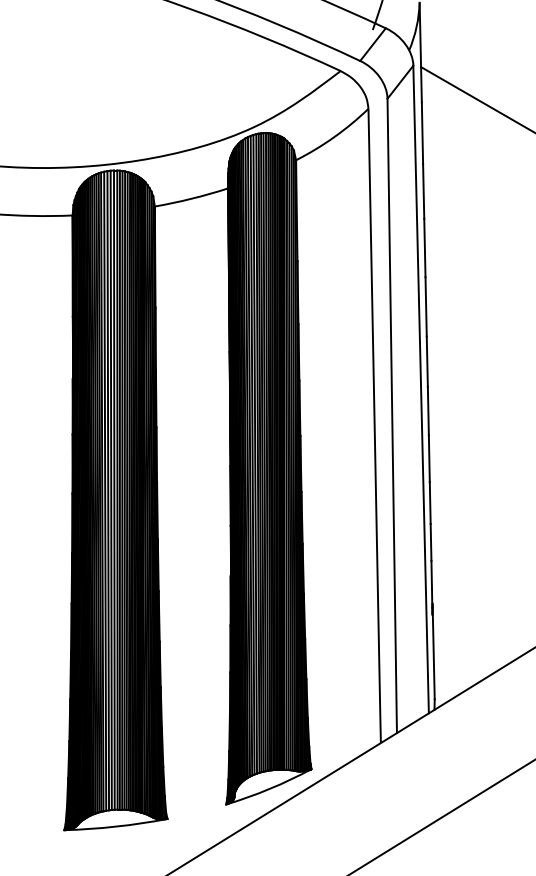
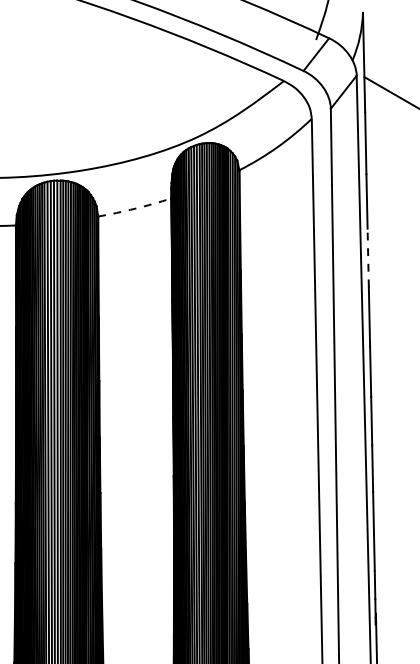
arc: (191, 198) -> (134, 208), solid -> dashed
line: (424, 247) -> (367, 257), solid -> dashed

